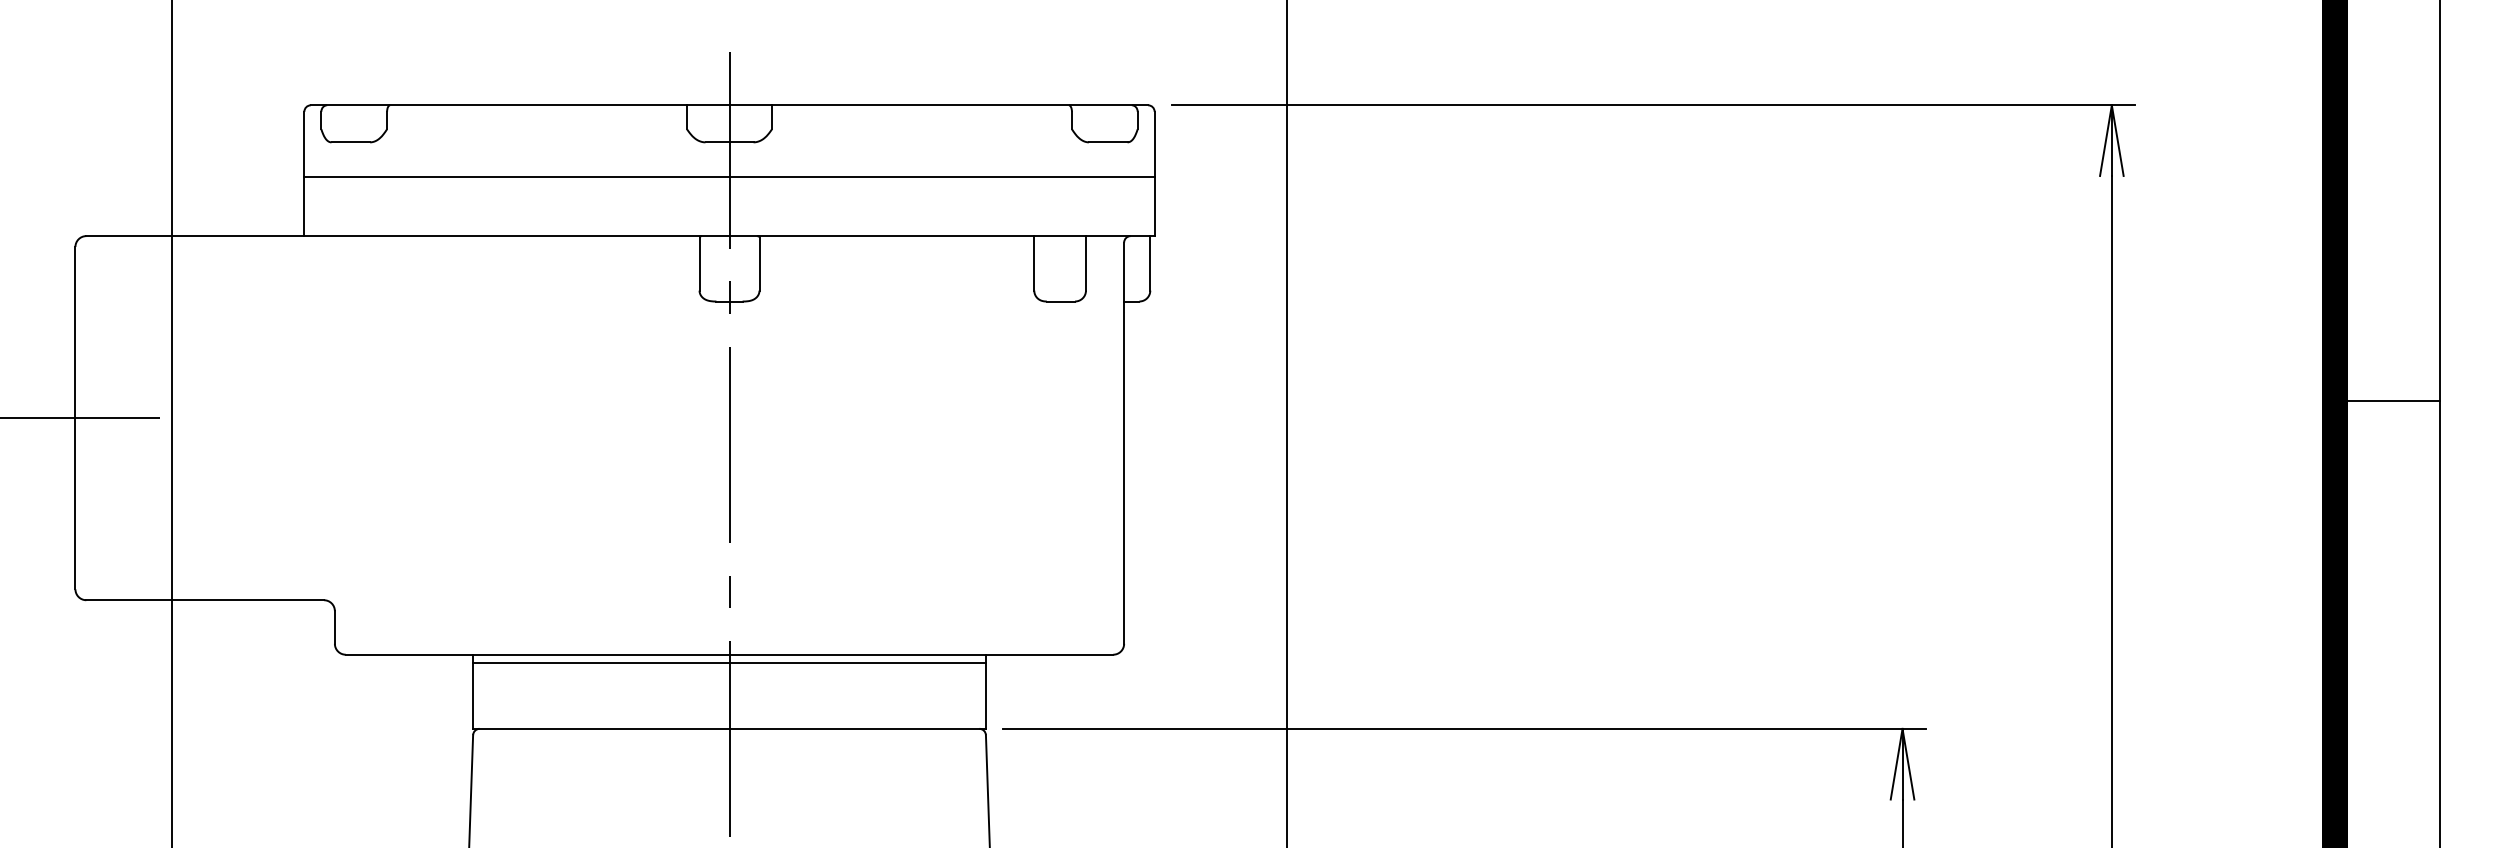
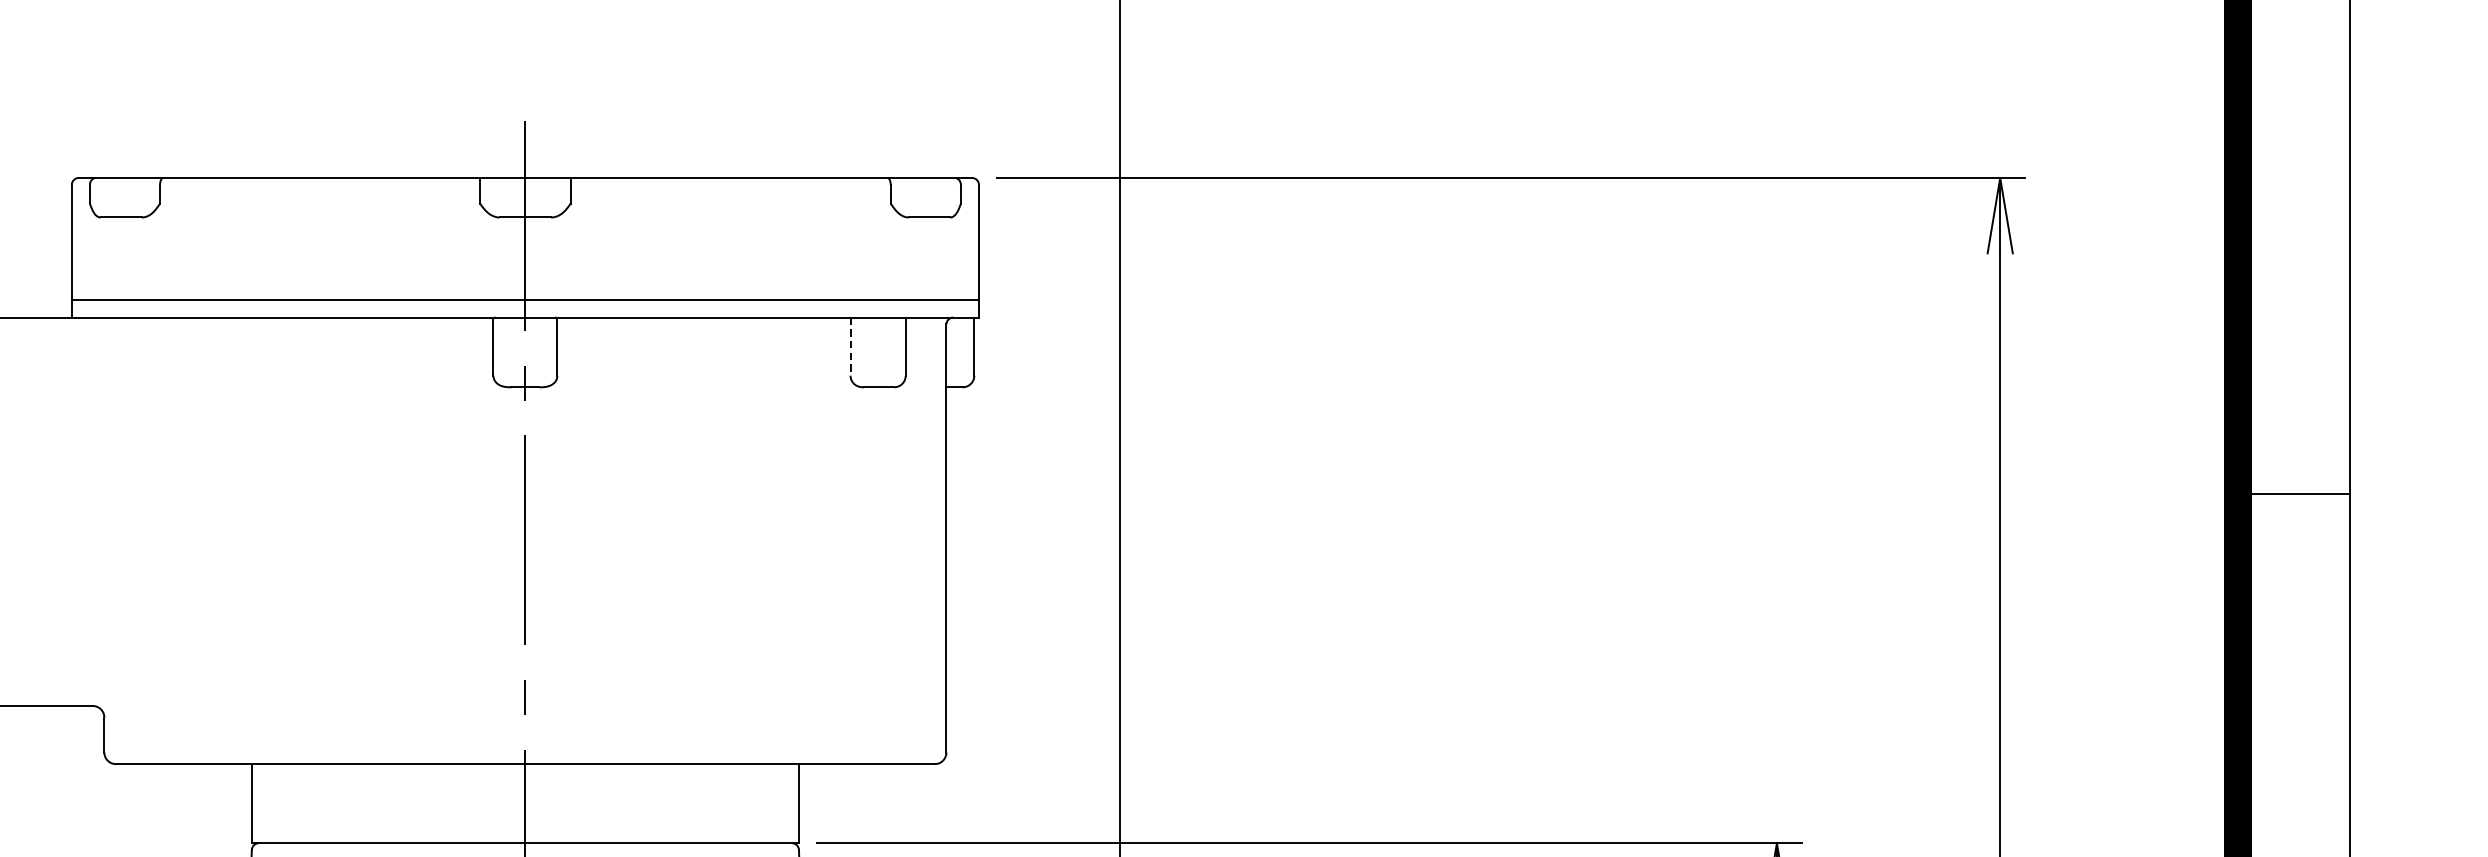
line: (729, 177) -> (525, 299), moved
line: (1034, 263) -> (850, 346), solid -> dashed
line: (729, 663) -> (525, 773), removed

